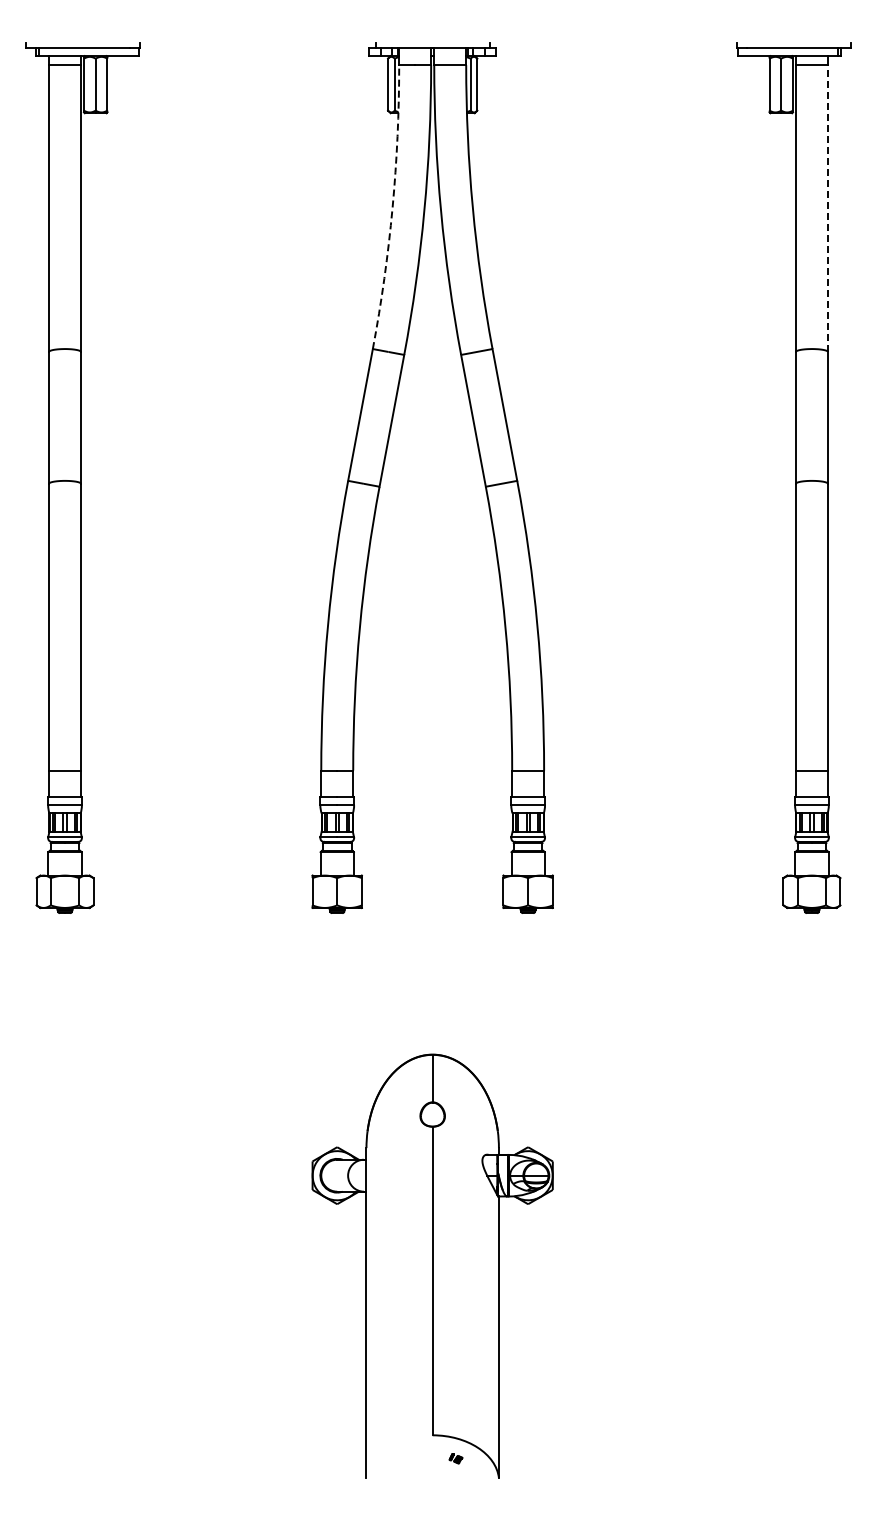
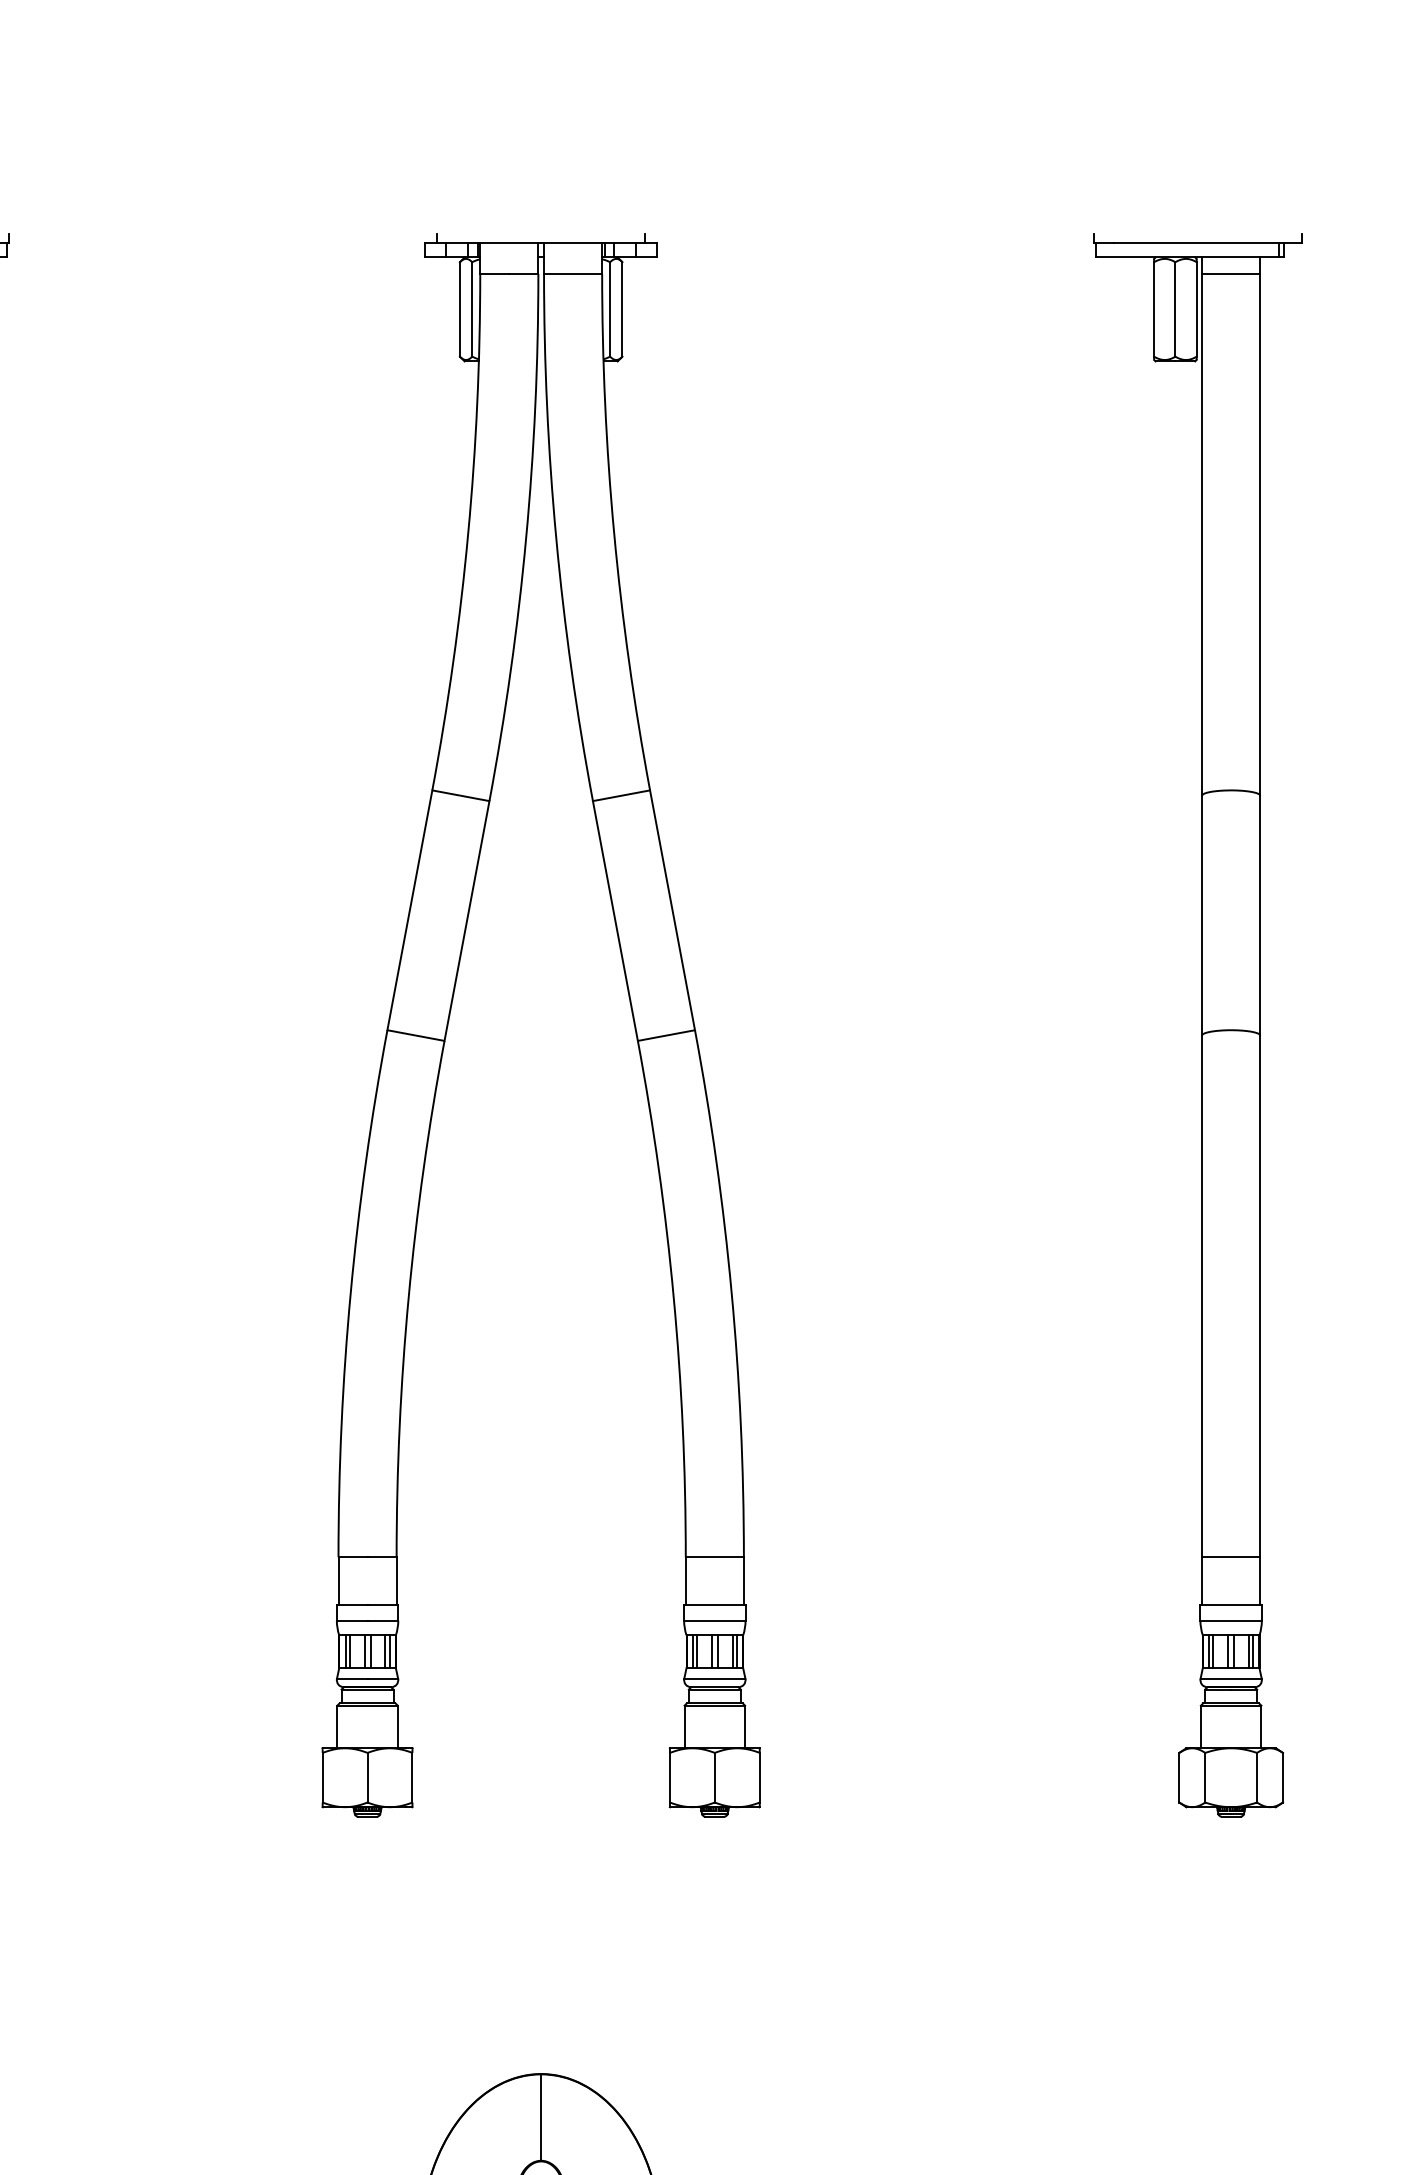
arc: (392, 207) -> (468, 532), dashed -> solid
line: (827, 208) -> (1259, 534), dashed -> solid

